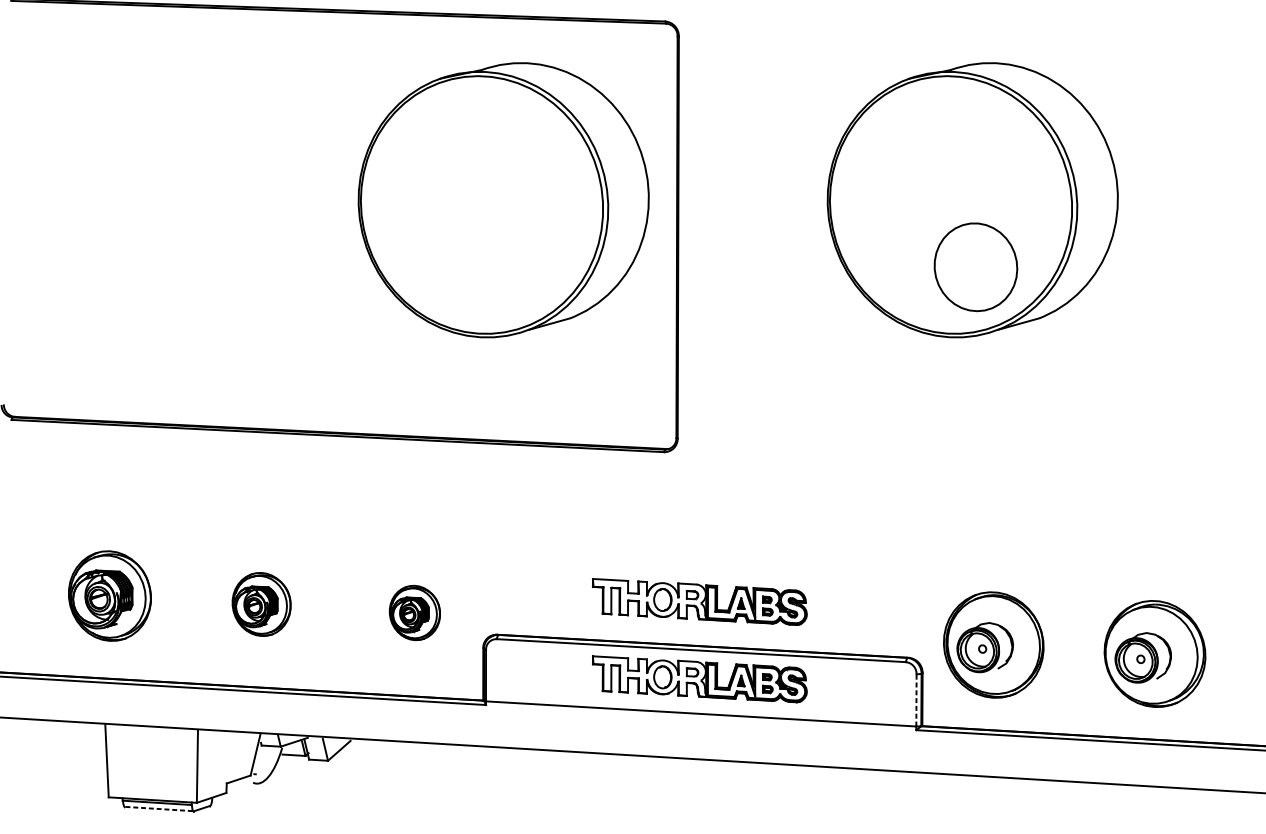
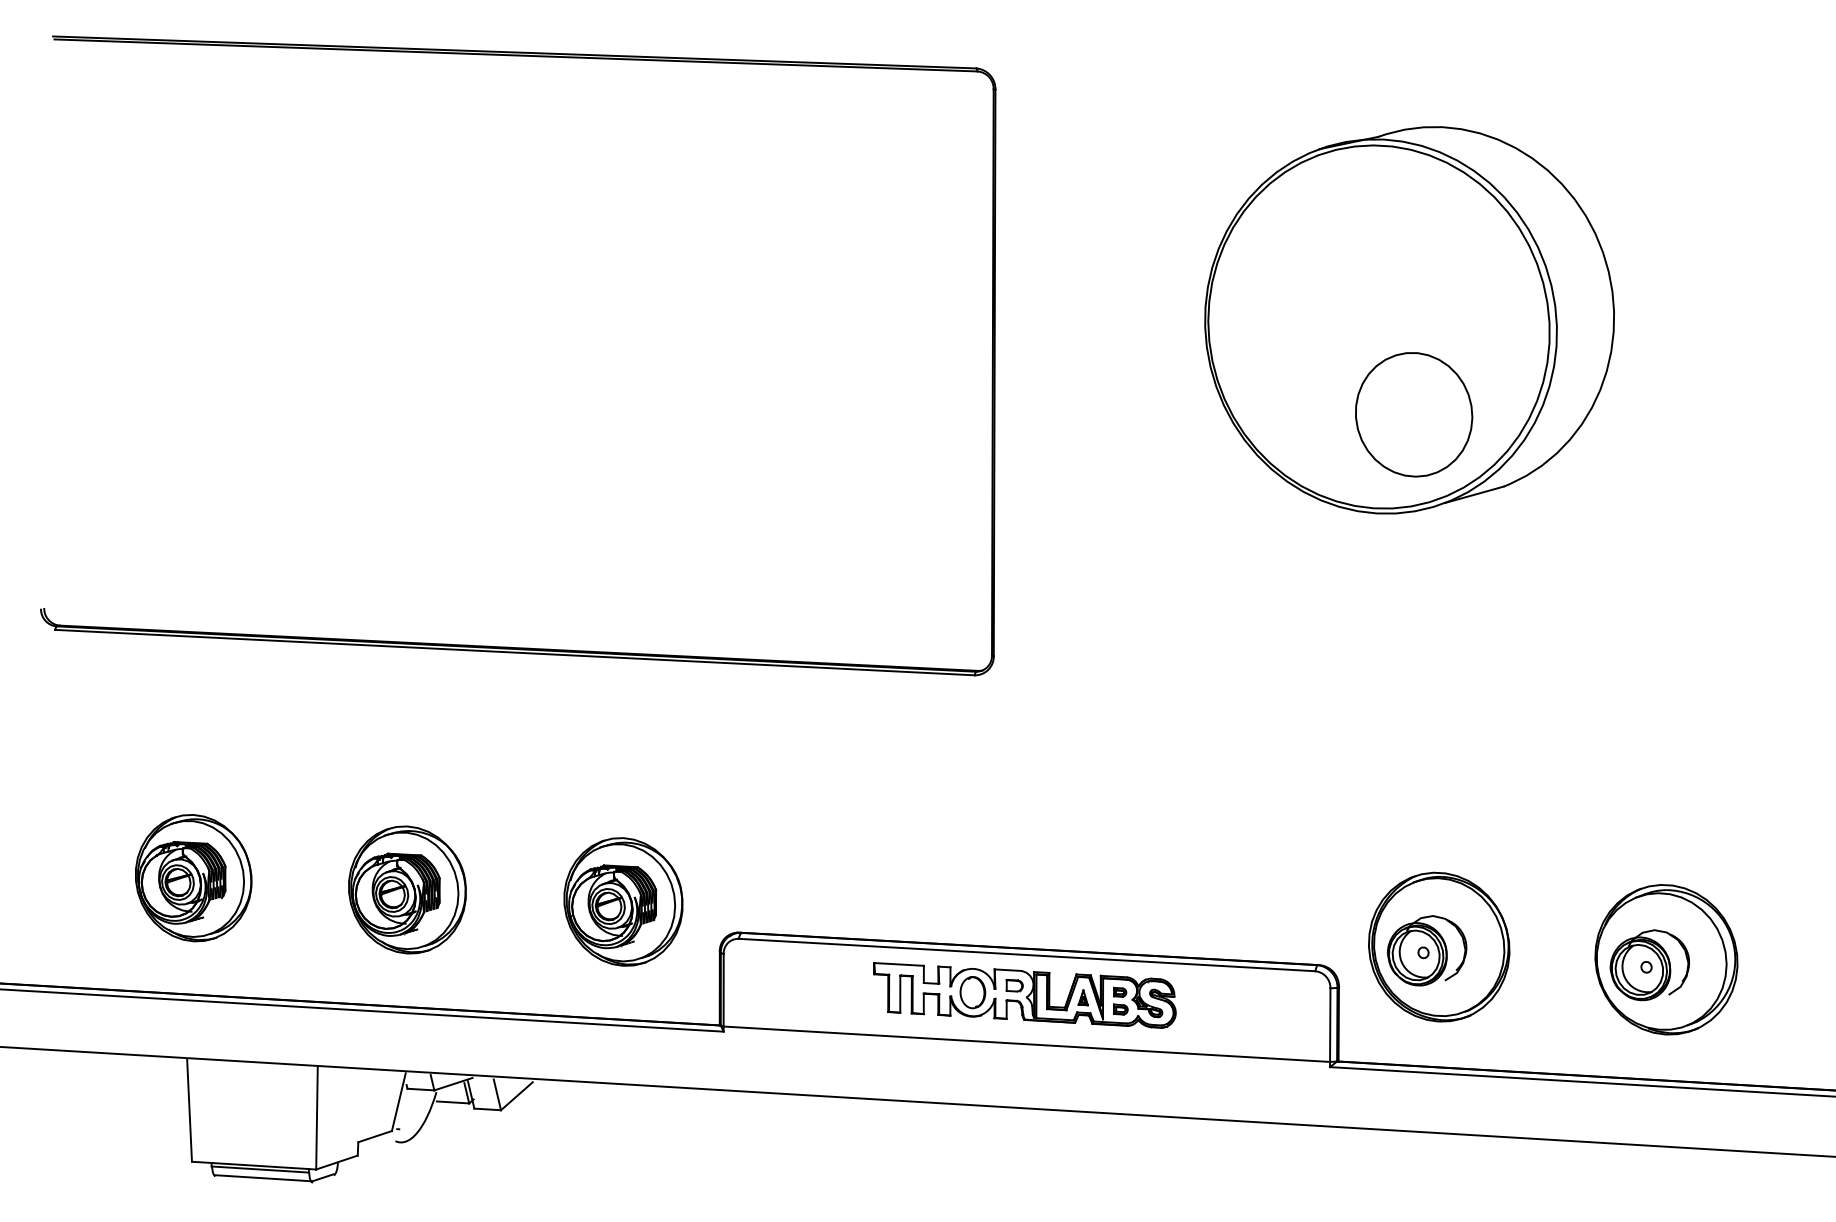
part: (503, 200) -> (748, 320), removed
part: (699, 602) -> (1024, 886), removed
part: (261, 604) -> (407, 889), size x1.43
part: (414, 612) -> (623, 901), size x1.67
line: (916, 700) -> (1330, 1025), dashed -> solid
line: (160, 809) -> (264, 1178), dashed -> solid

